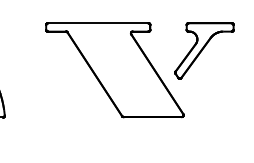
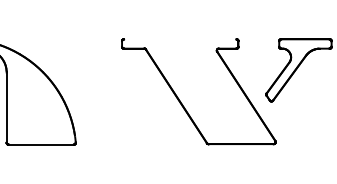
line: (98, 23) -> (180, 39), removed

